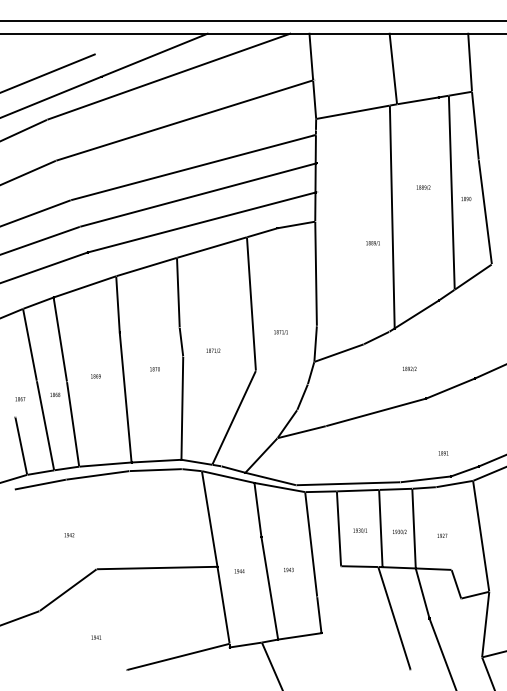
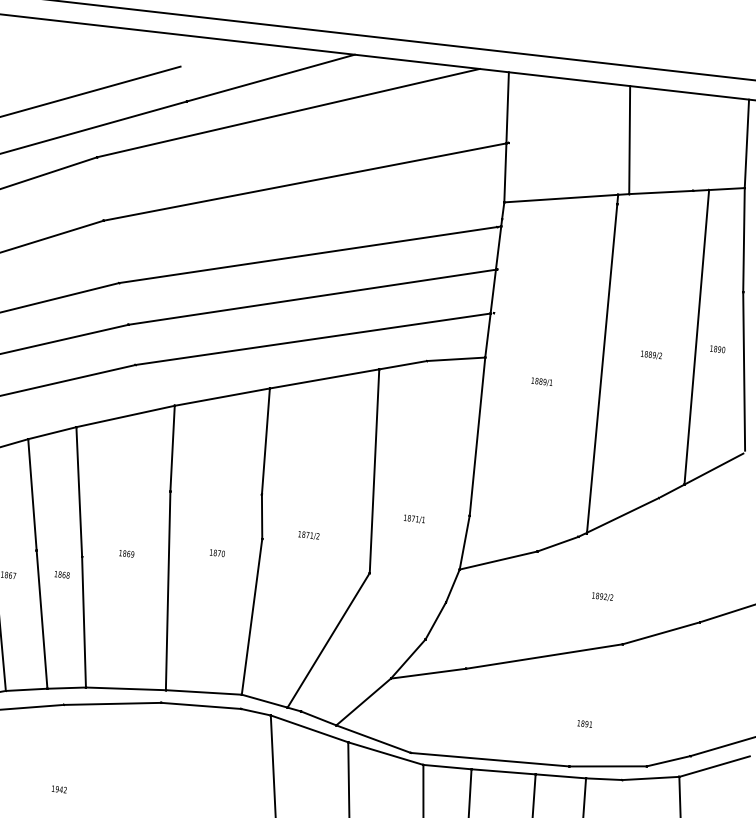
text: (423, 187) -> (651, 354), moved
text: (372, 243) -> (541, 382), moved
text: (443, 453) -> (584, 724), moved

